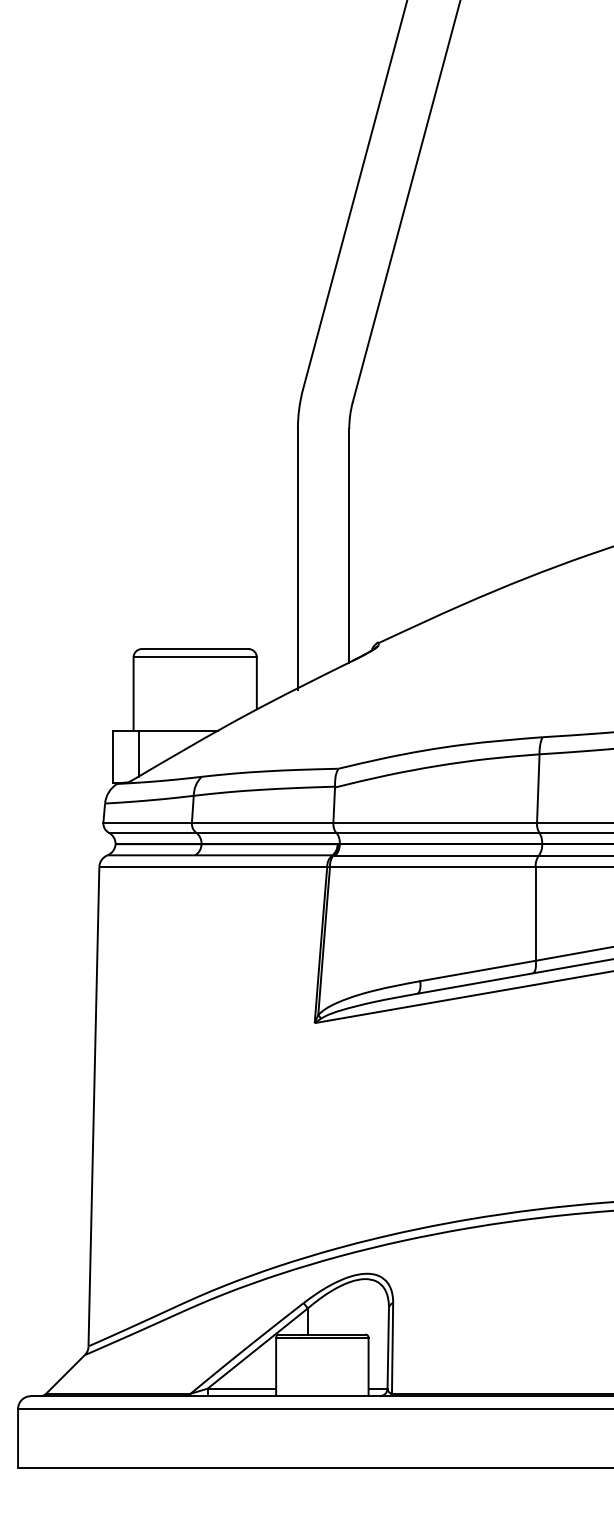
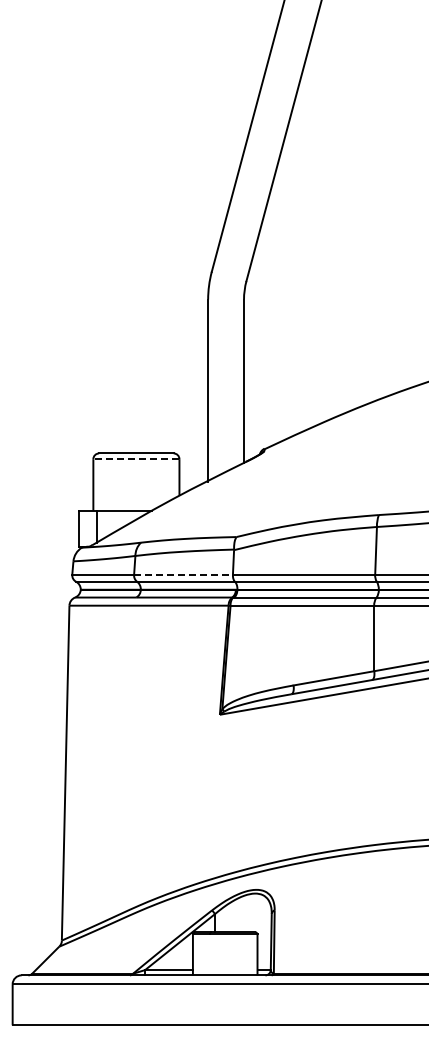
line: (193, 657) -> (135, 459), solid -> dashed
line: (264, 822) -> (184, 574), solid -> dashed

